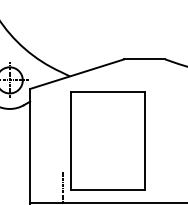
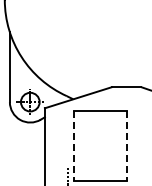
line: (71, 142) -> (74, 146), solid -> dashed
line: (144, 142) -> (126, 146), solid -> dashed

